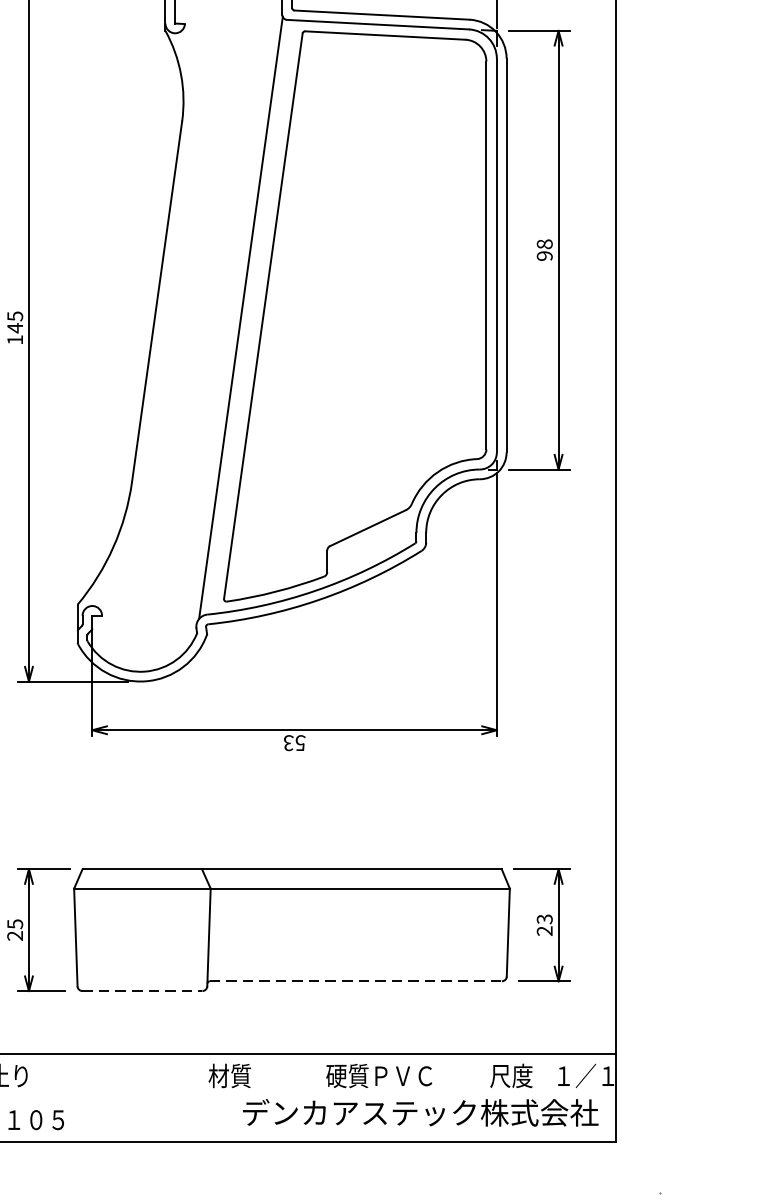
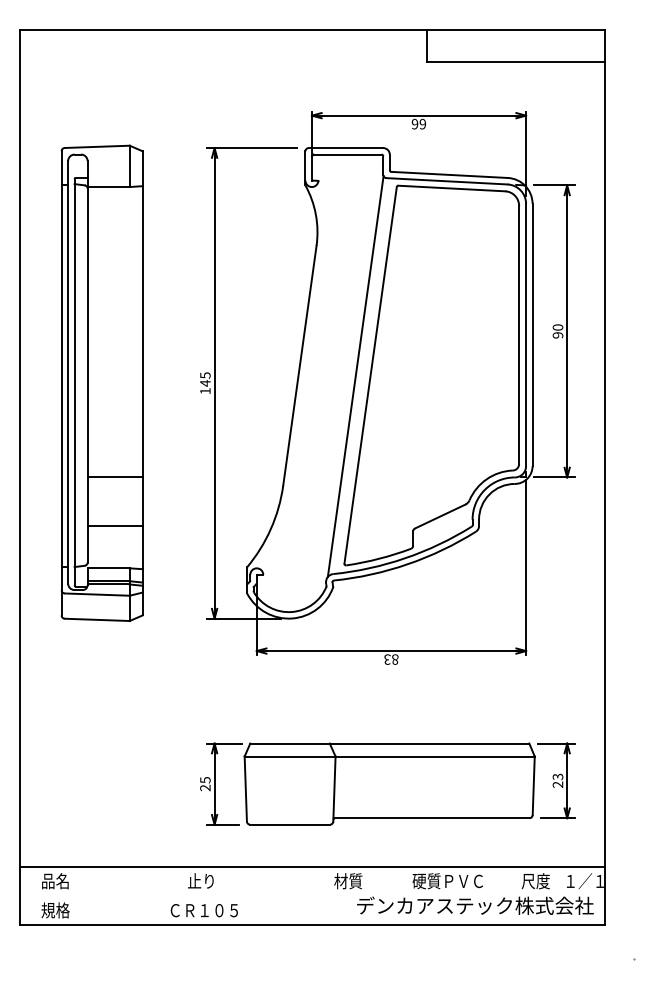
text: (544, 244) -> (557, 327), 98 -> 90
text: (300, 742) -> (395, 659), 53 -> 83
line: (356, 981) -> (432, 818), dashed -> solid
line: (142, 990) -> (290, 824), dashed -> solid

